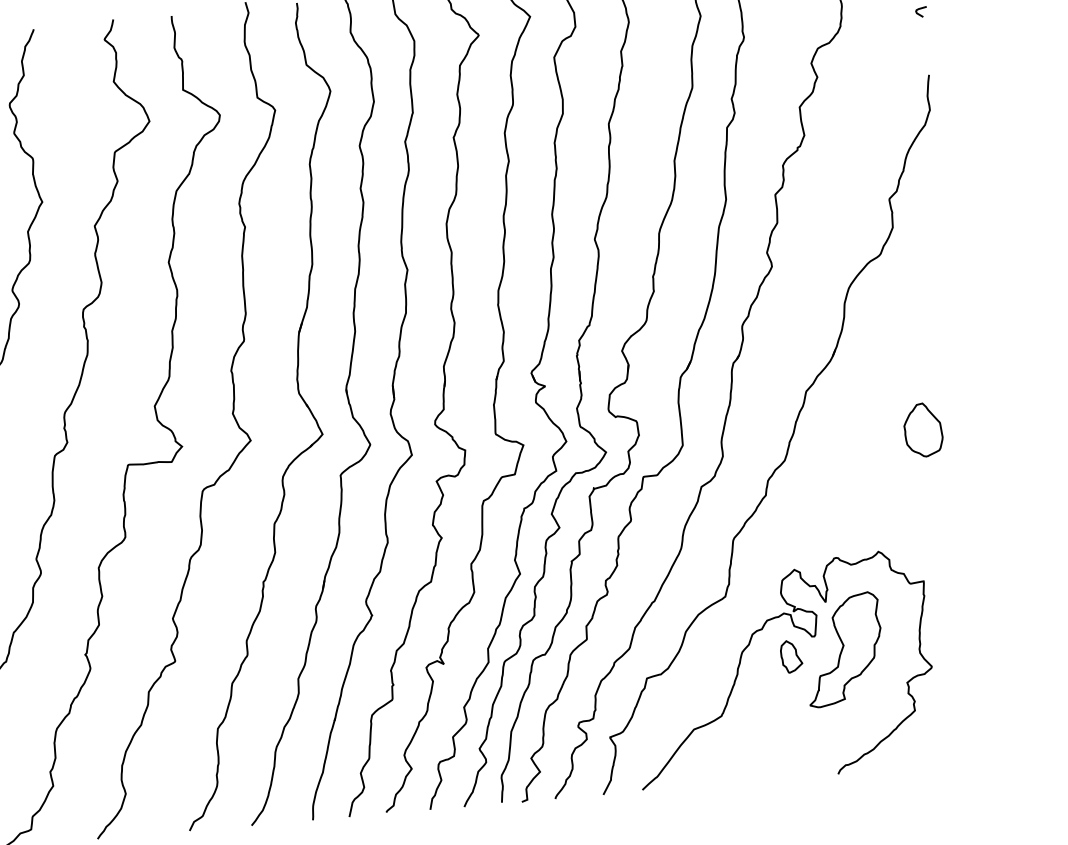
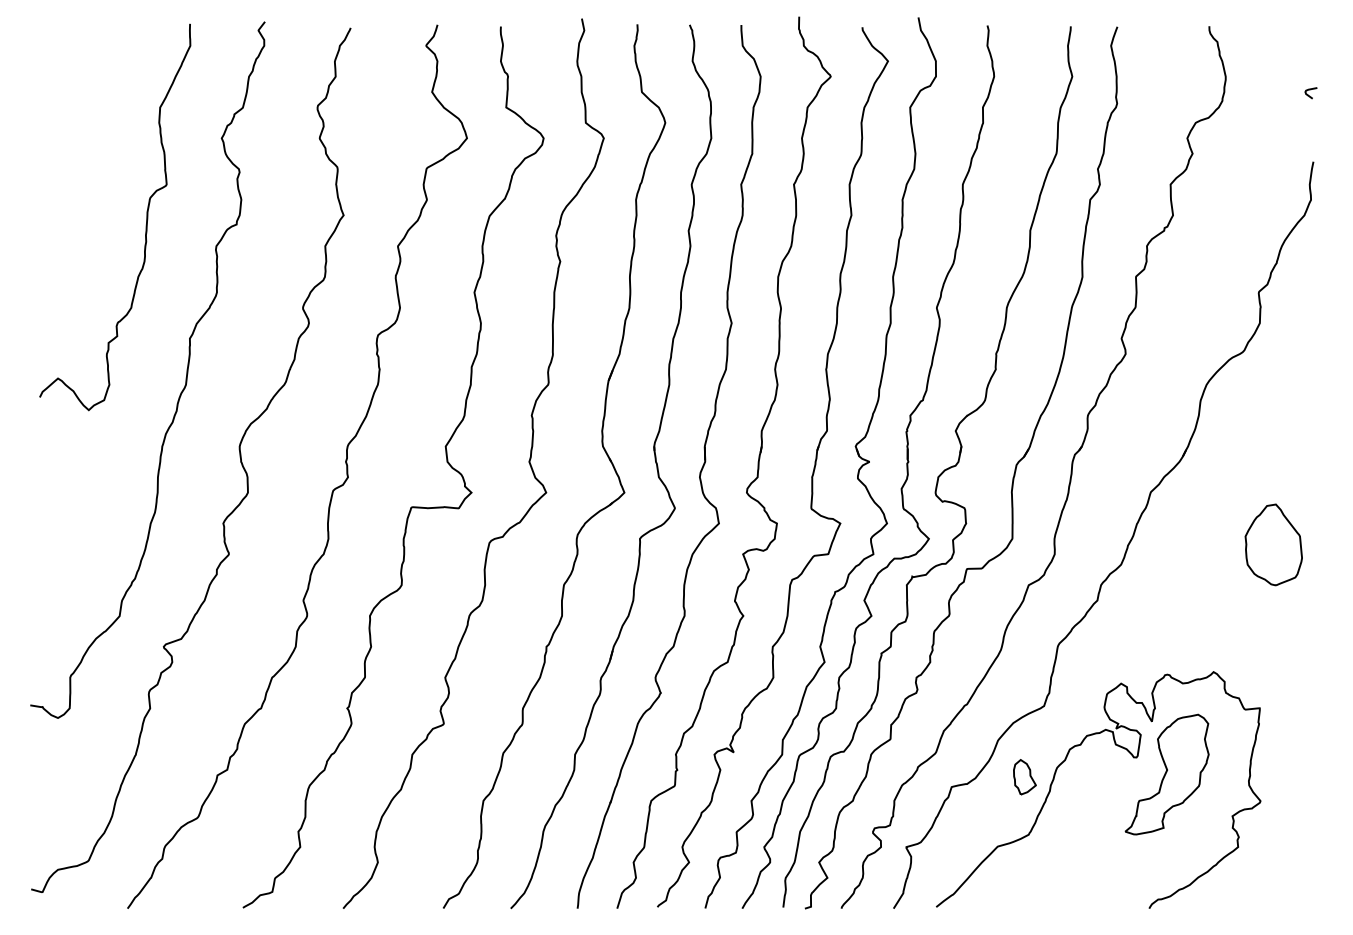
part: (923, 429) -> (1273, 544), size x1.4
part: (791, 657) -> (1024, 777), moved

